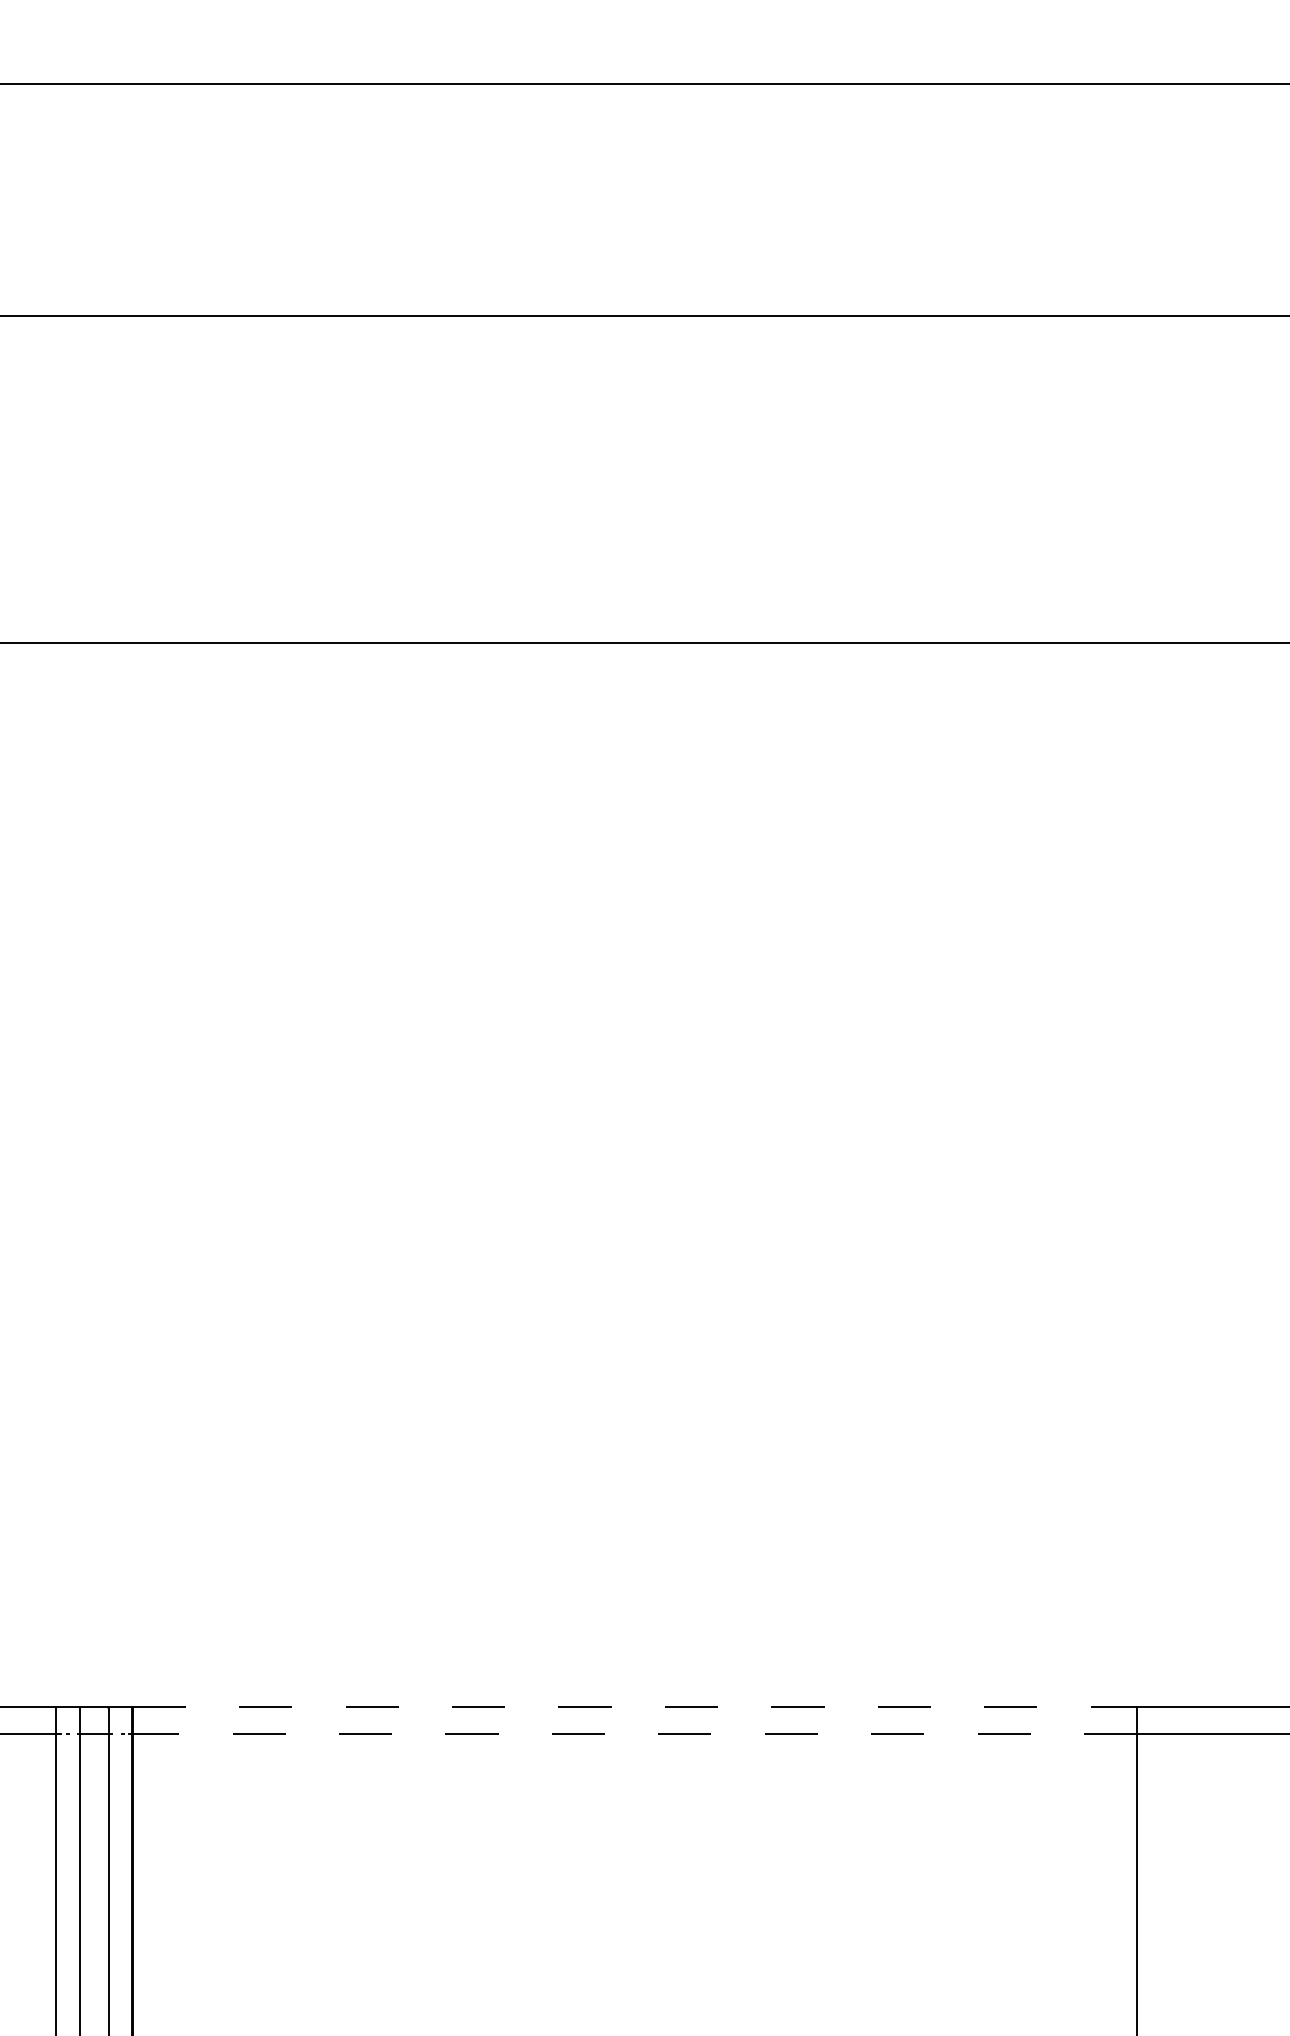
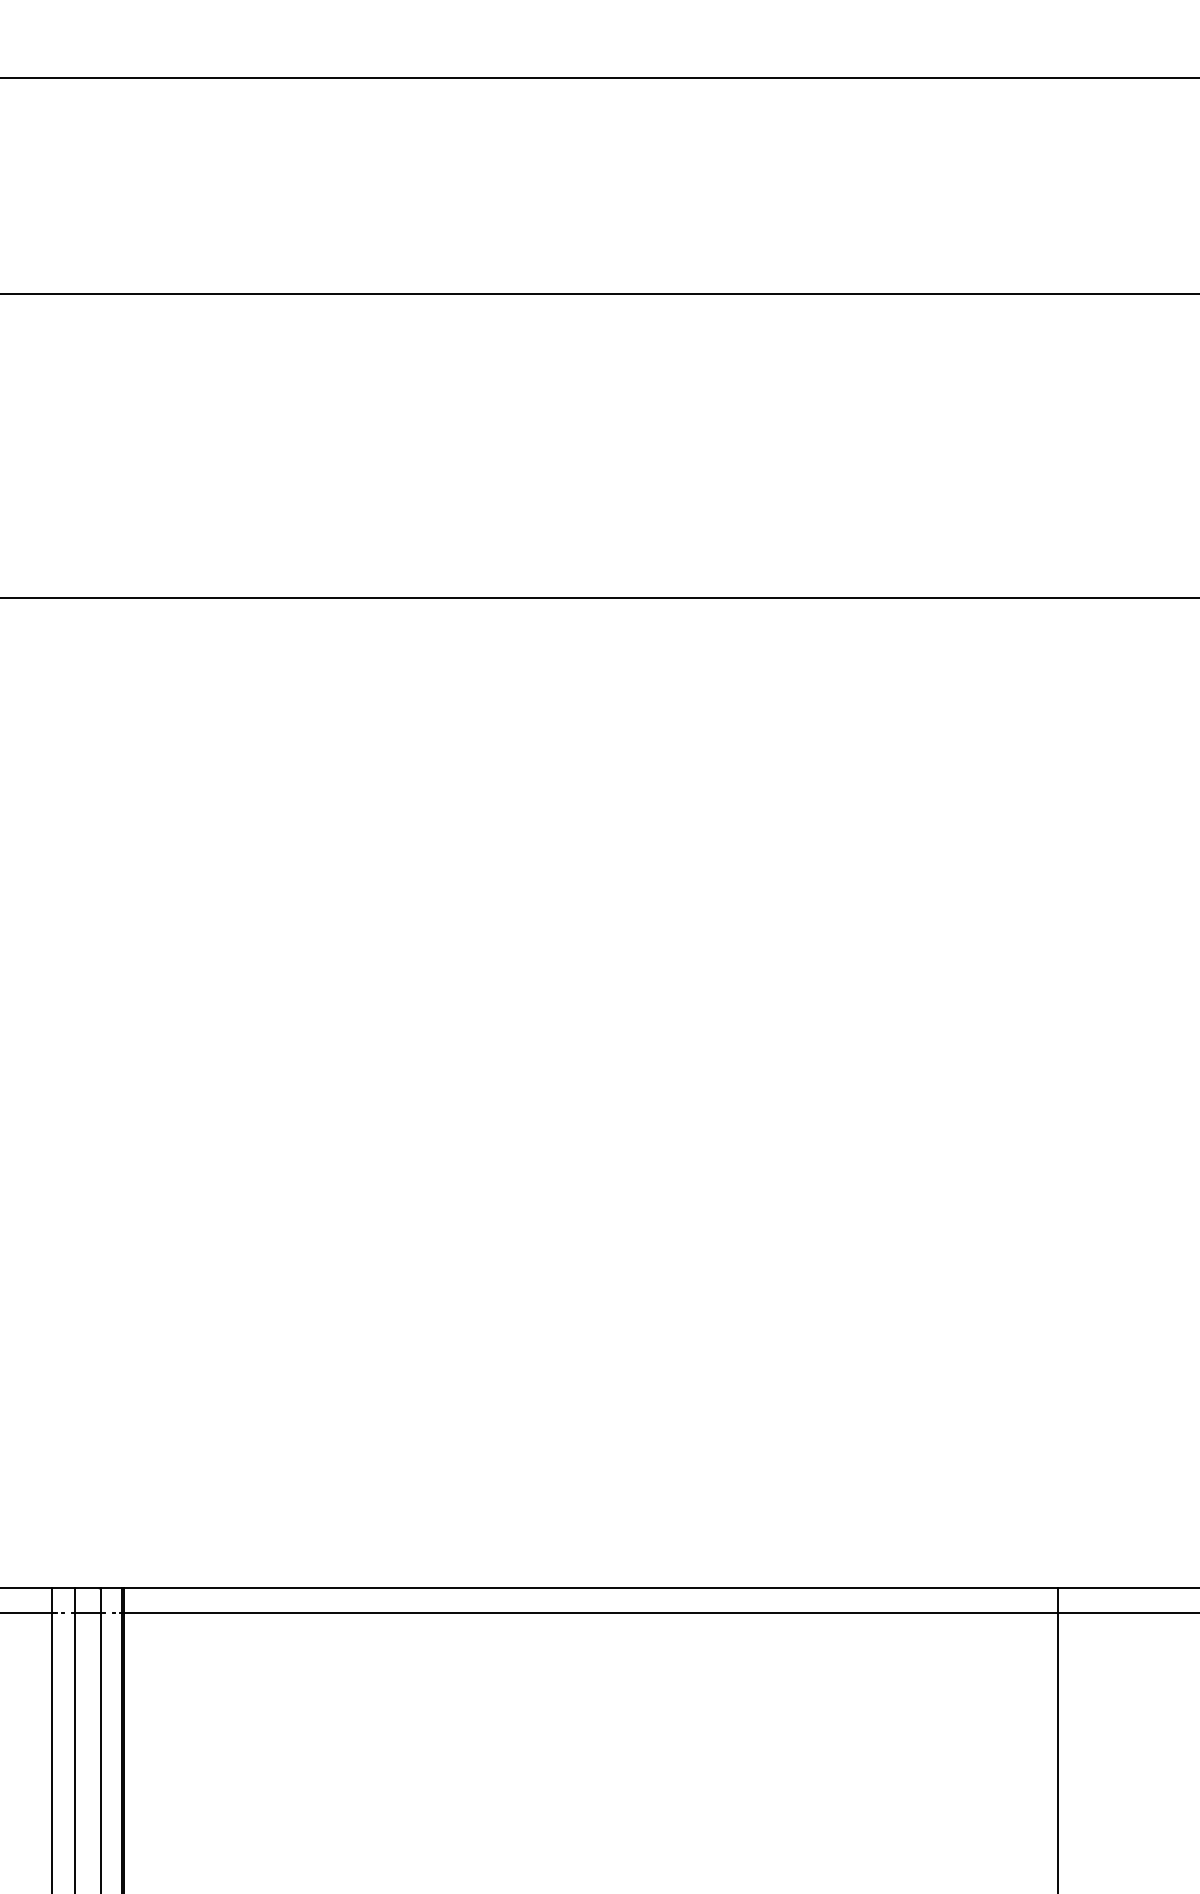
line: (635, 1707) -> (591, 1588), dashed -> solid
line: (634, 1733) -> (590, 1612), dashed -> solid

